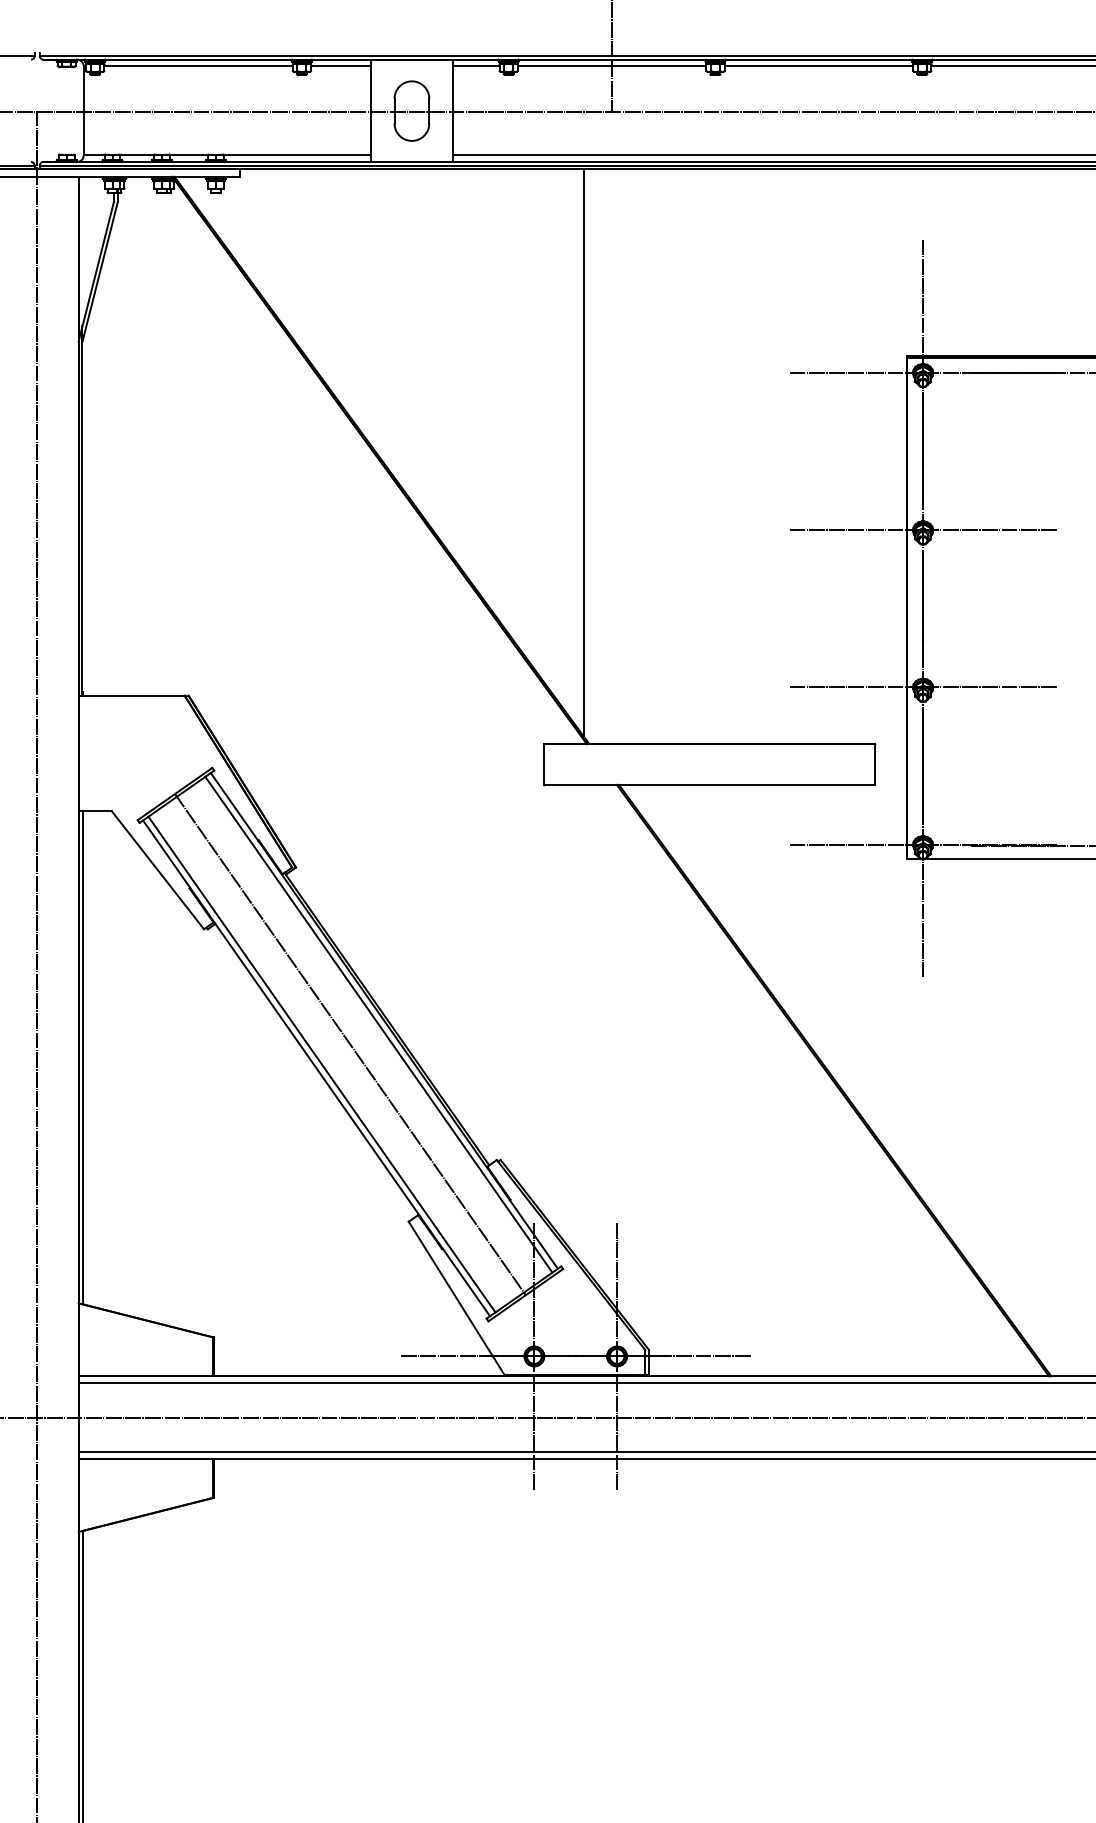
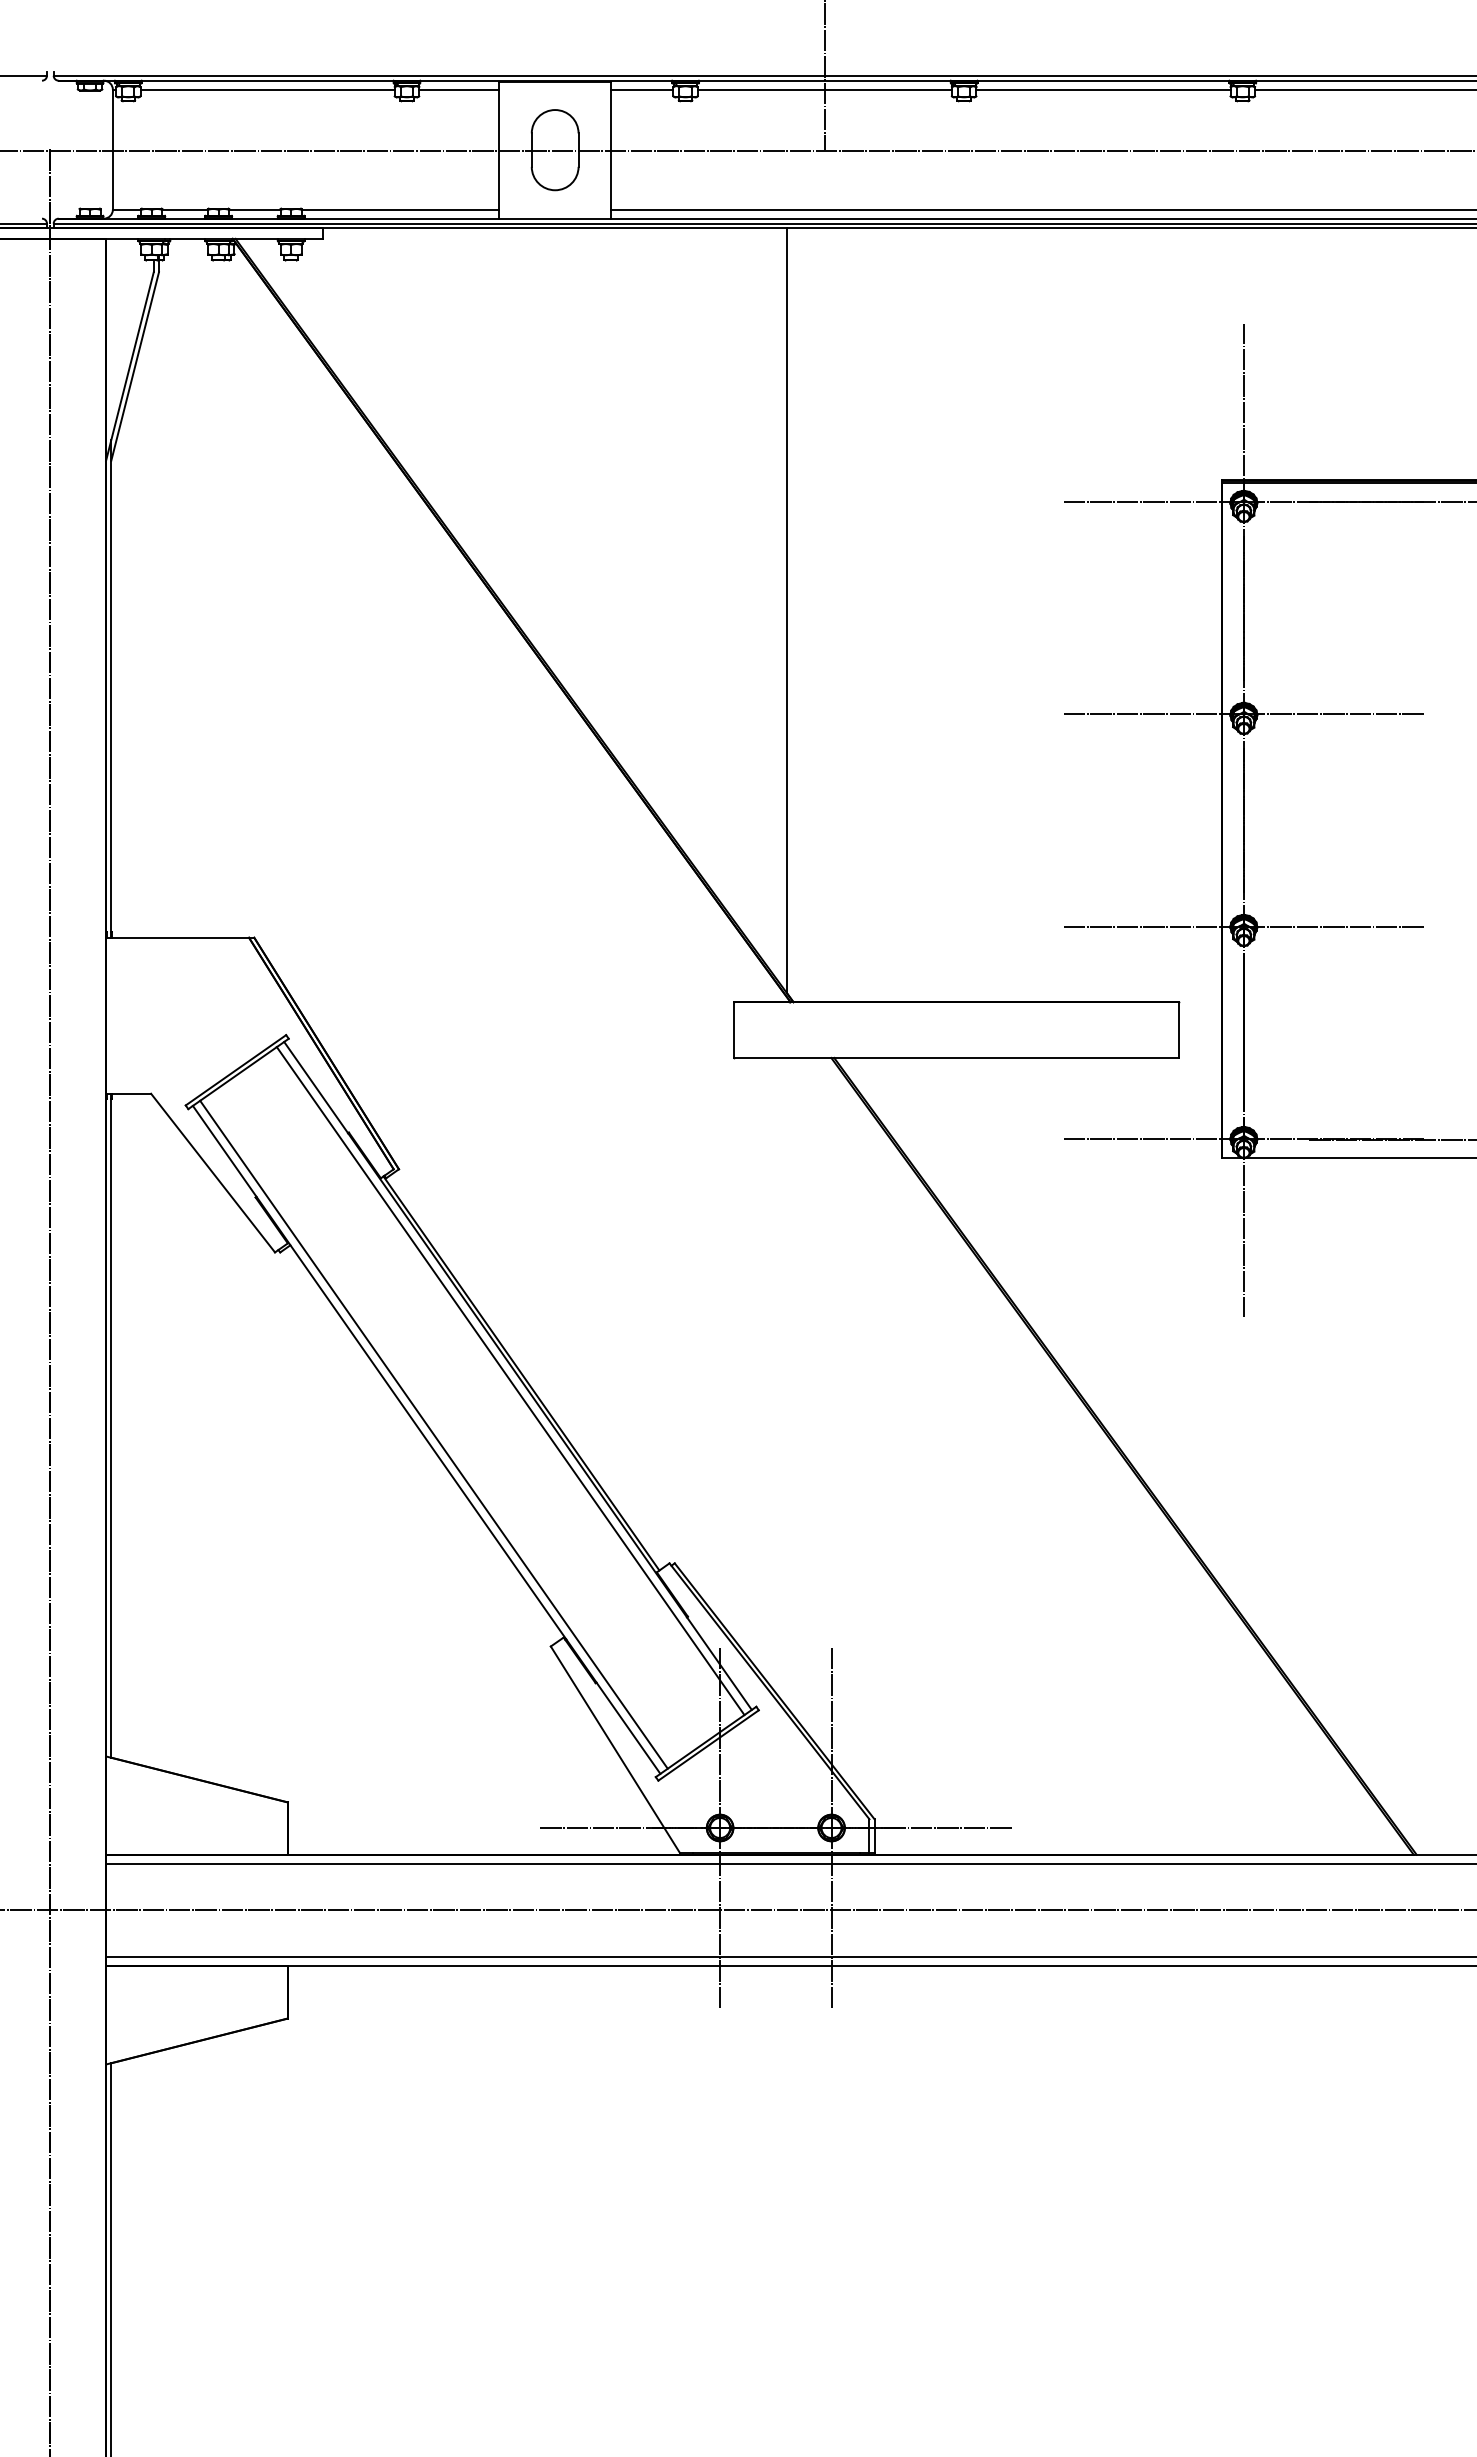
line: (349, 1044) -> (471, 1407), removed

